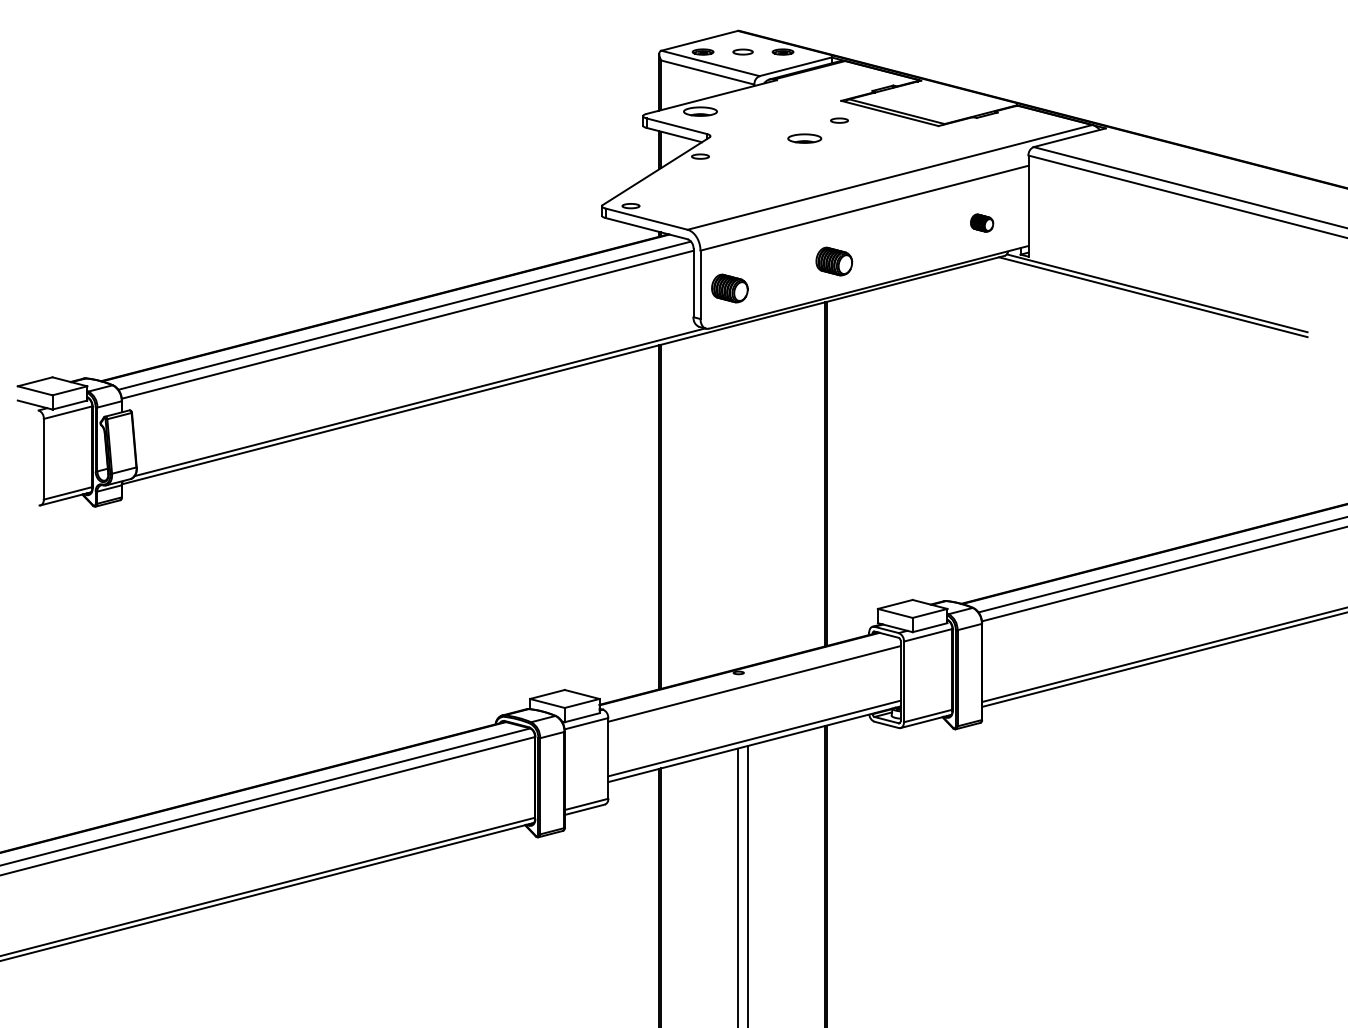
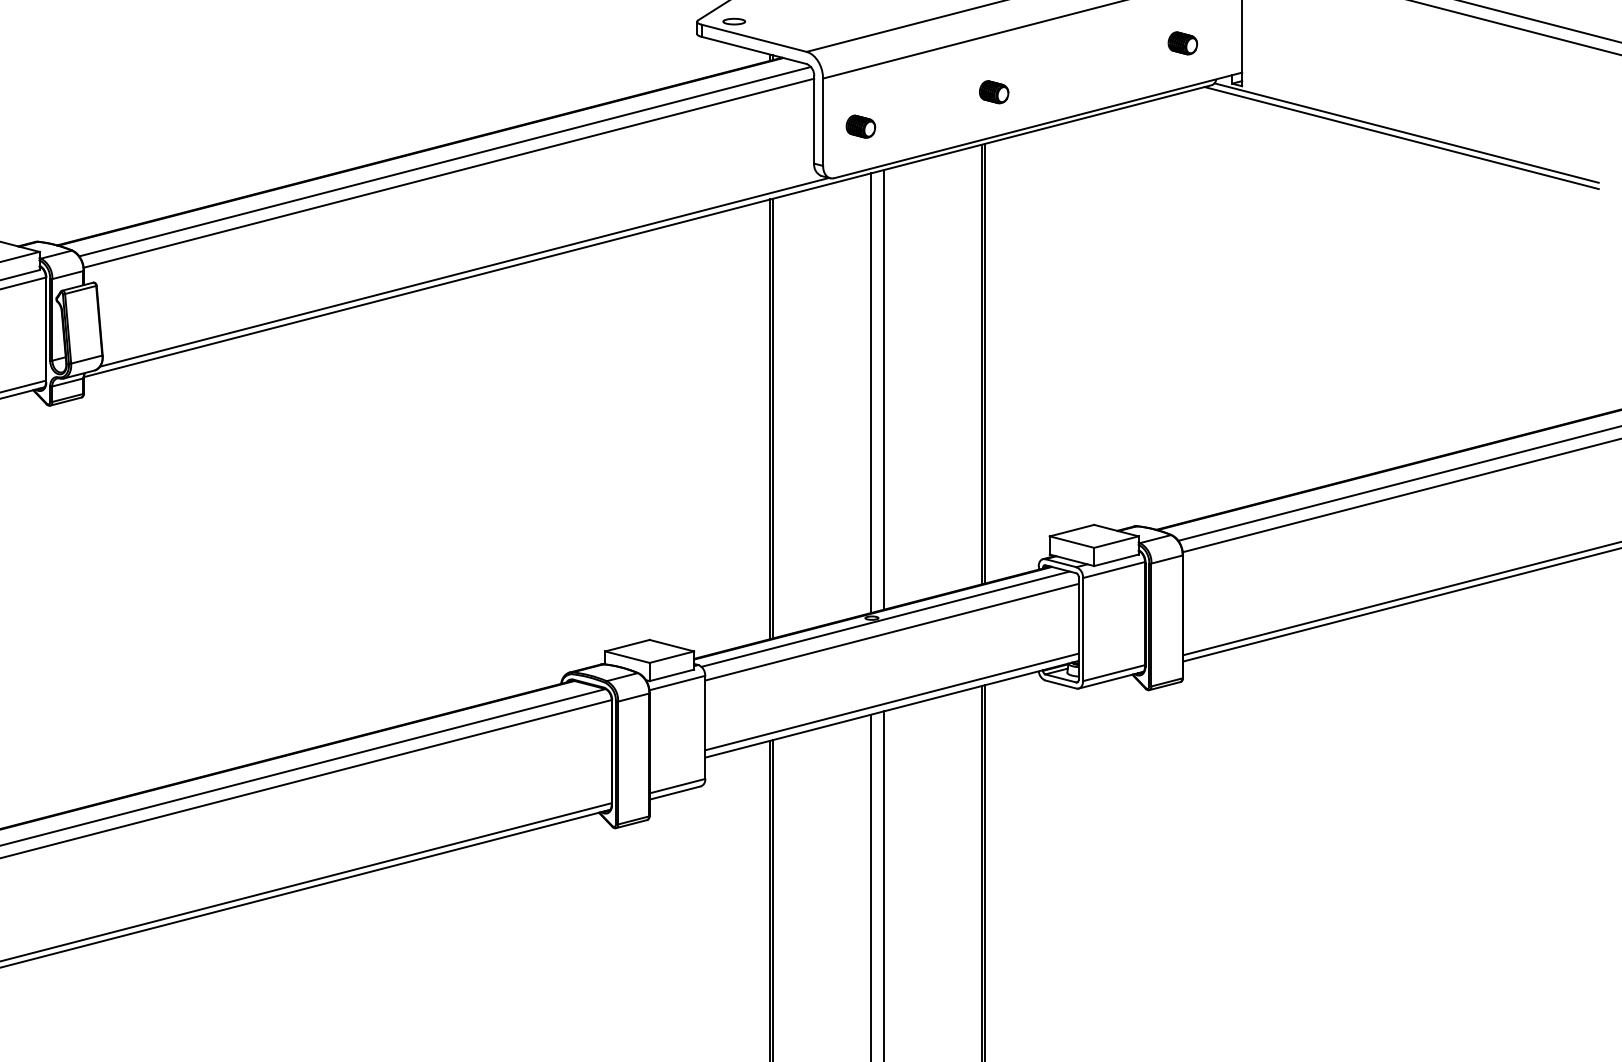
part: (834, 260) -> (994, 91), size x0.62
part: (730, 287) -> (861, 125), size x0.62
line: (748, 494) -> (884, 390), added
line: (737, 496) -> (870, 392), added
line: (749, 673) -> (885, 618), added

